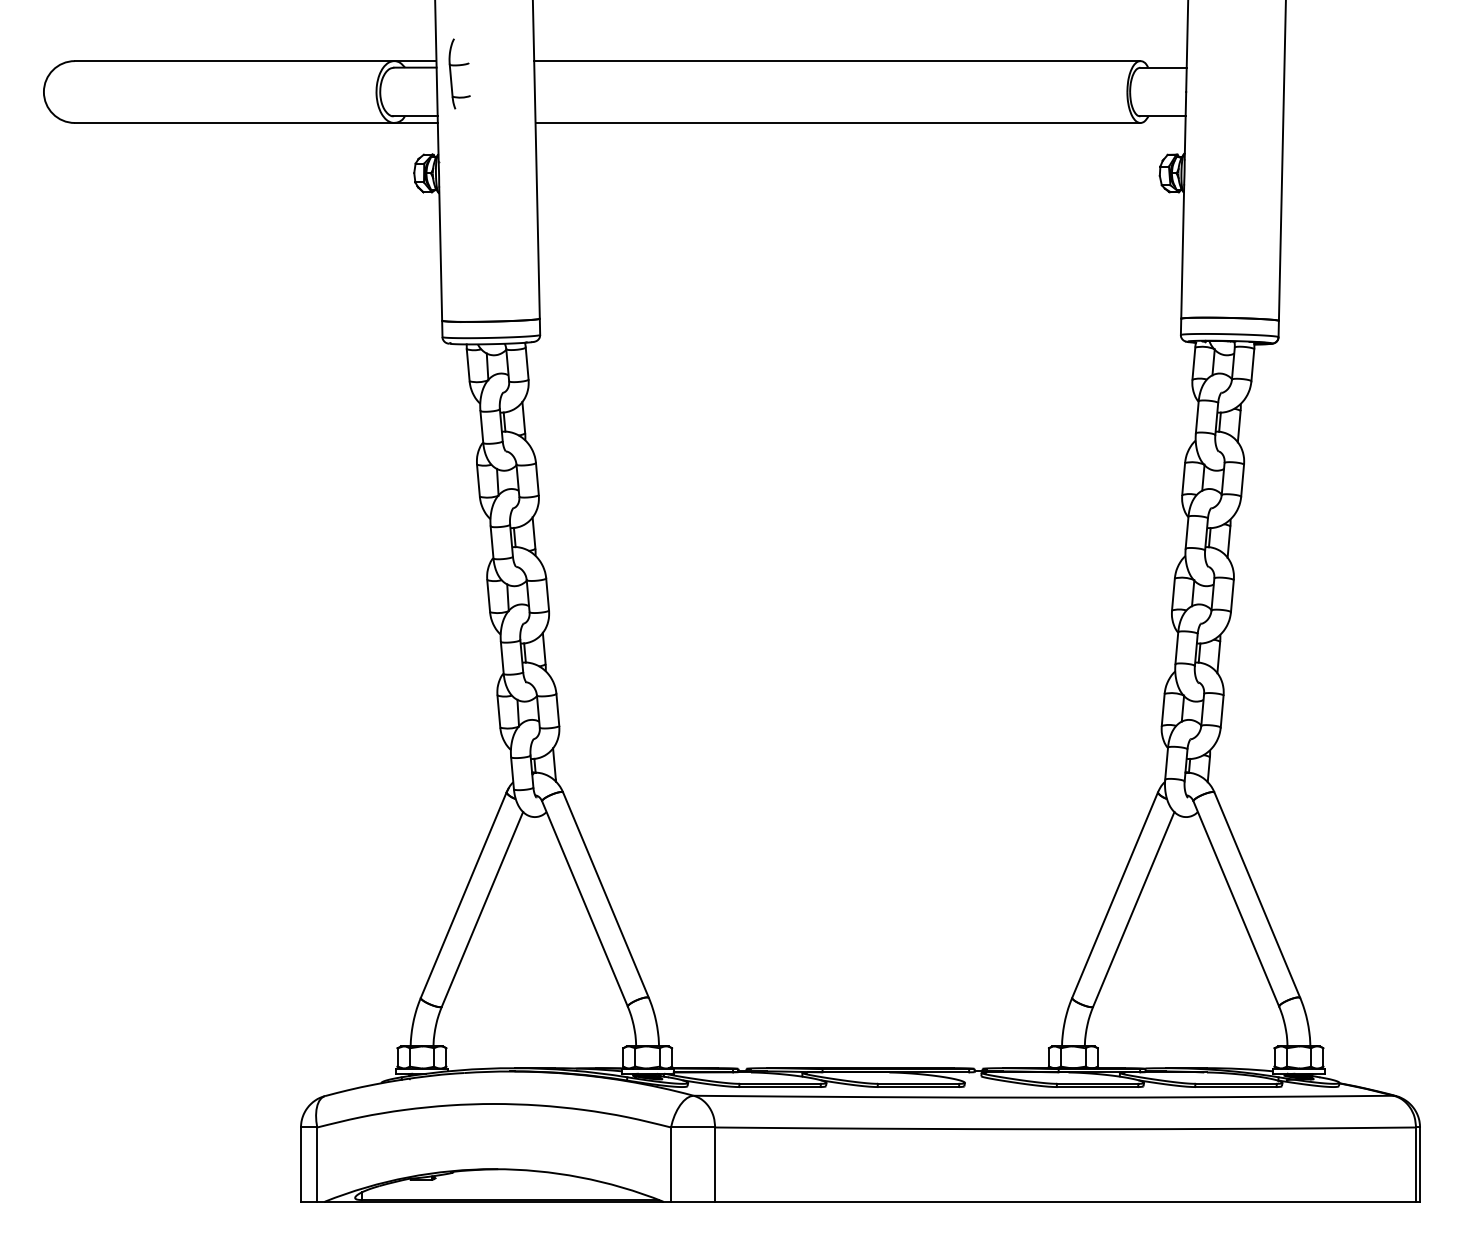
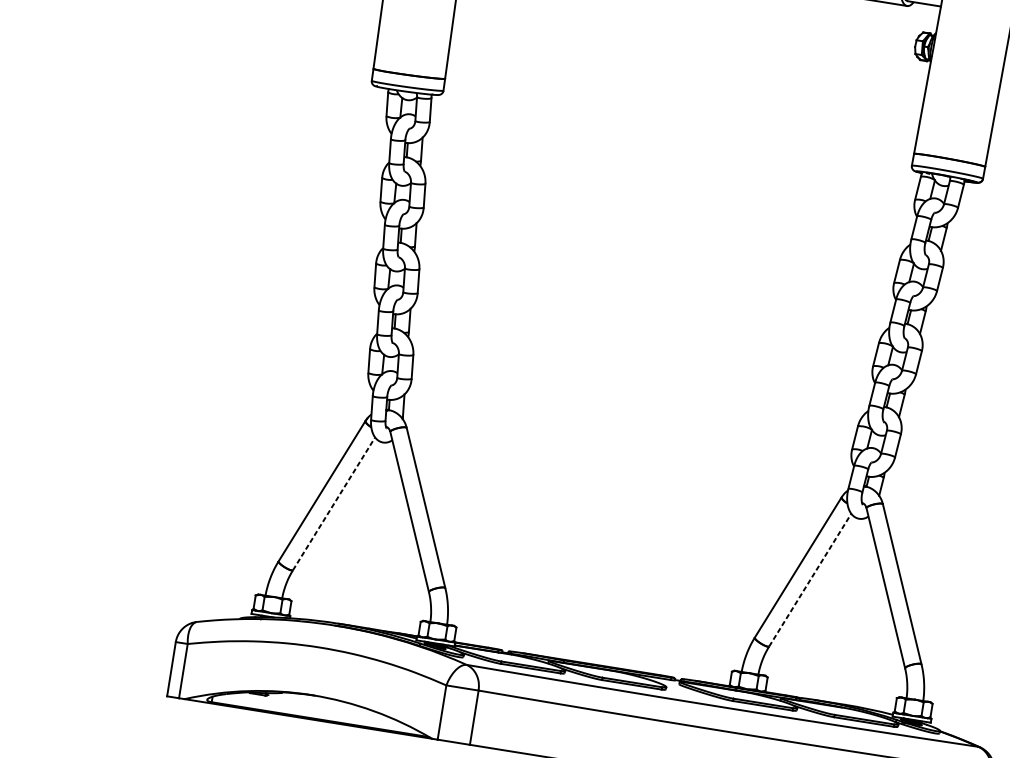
line: (482, 908) -> (334, 503), solid -> dashed
line: (1134, 908) -> (810, 579), solid -> dashed

